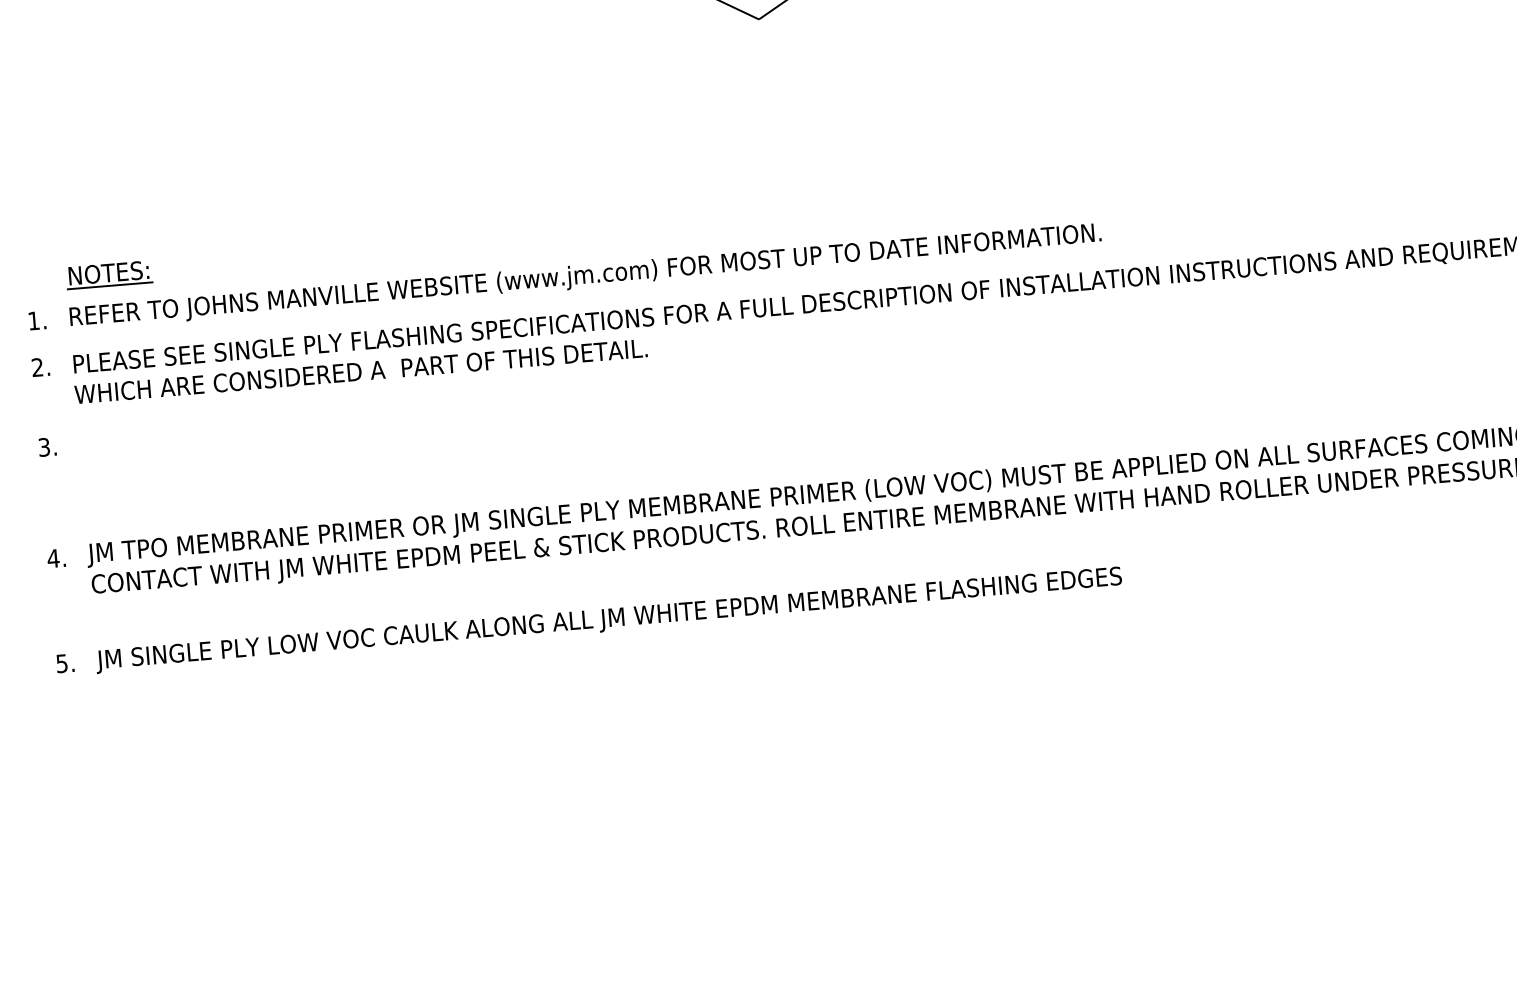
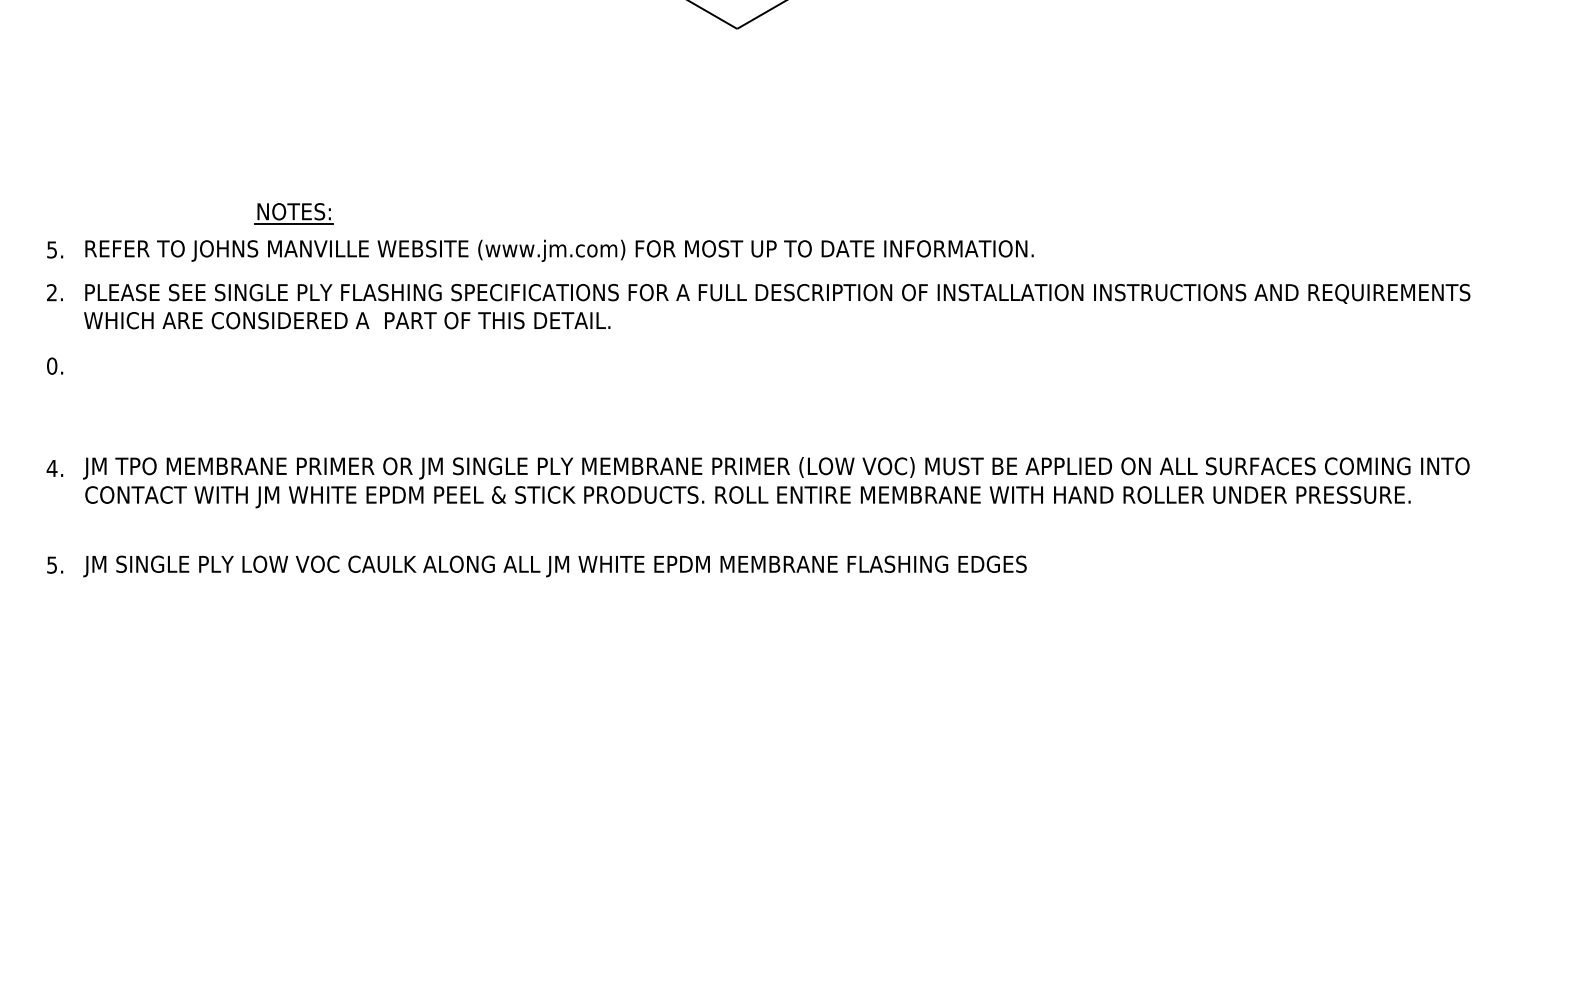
part: (108, 274) -> (293, 213), moved
text: (33, 320) -> (51, 249), 1. -> 5.
text: (44, 446) -> (52, 365), 3. -> 0.

